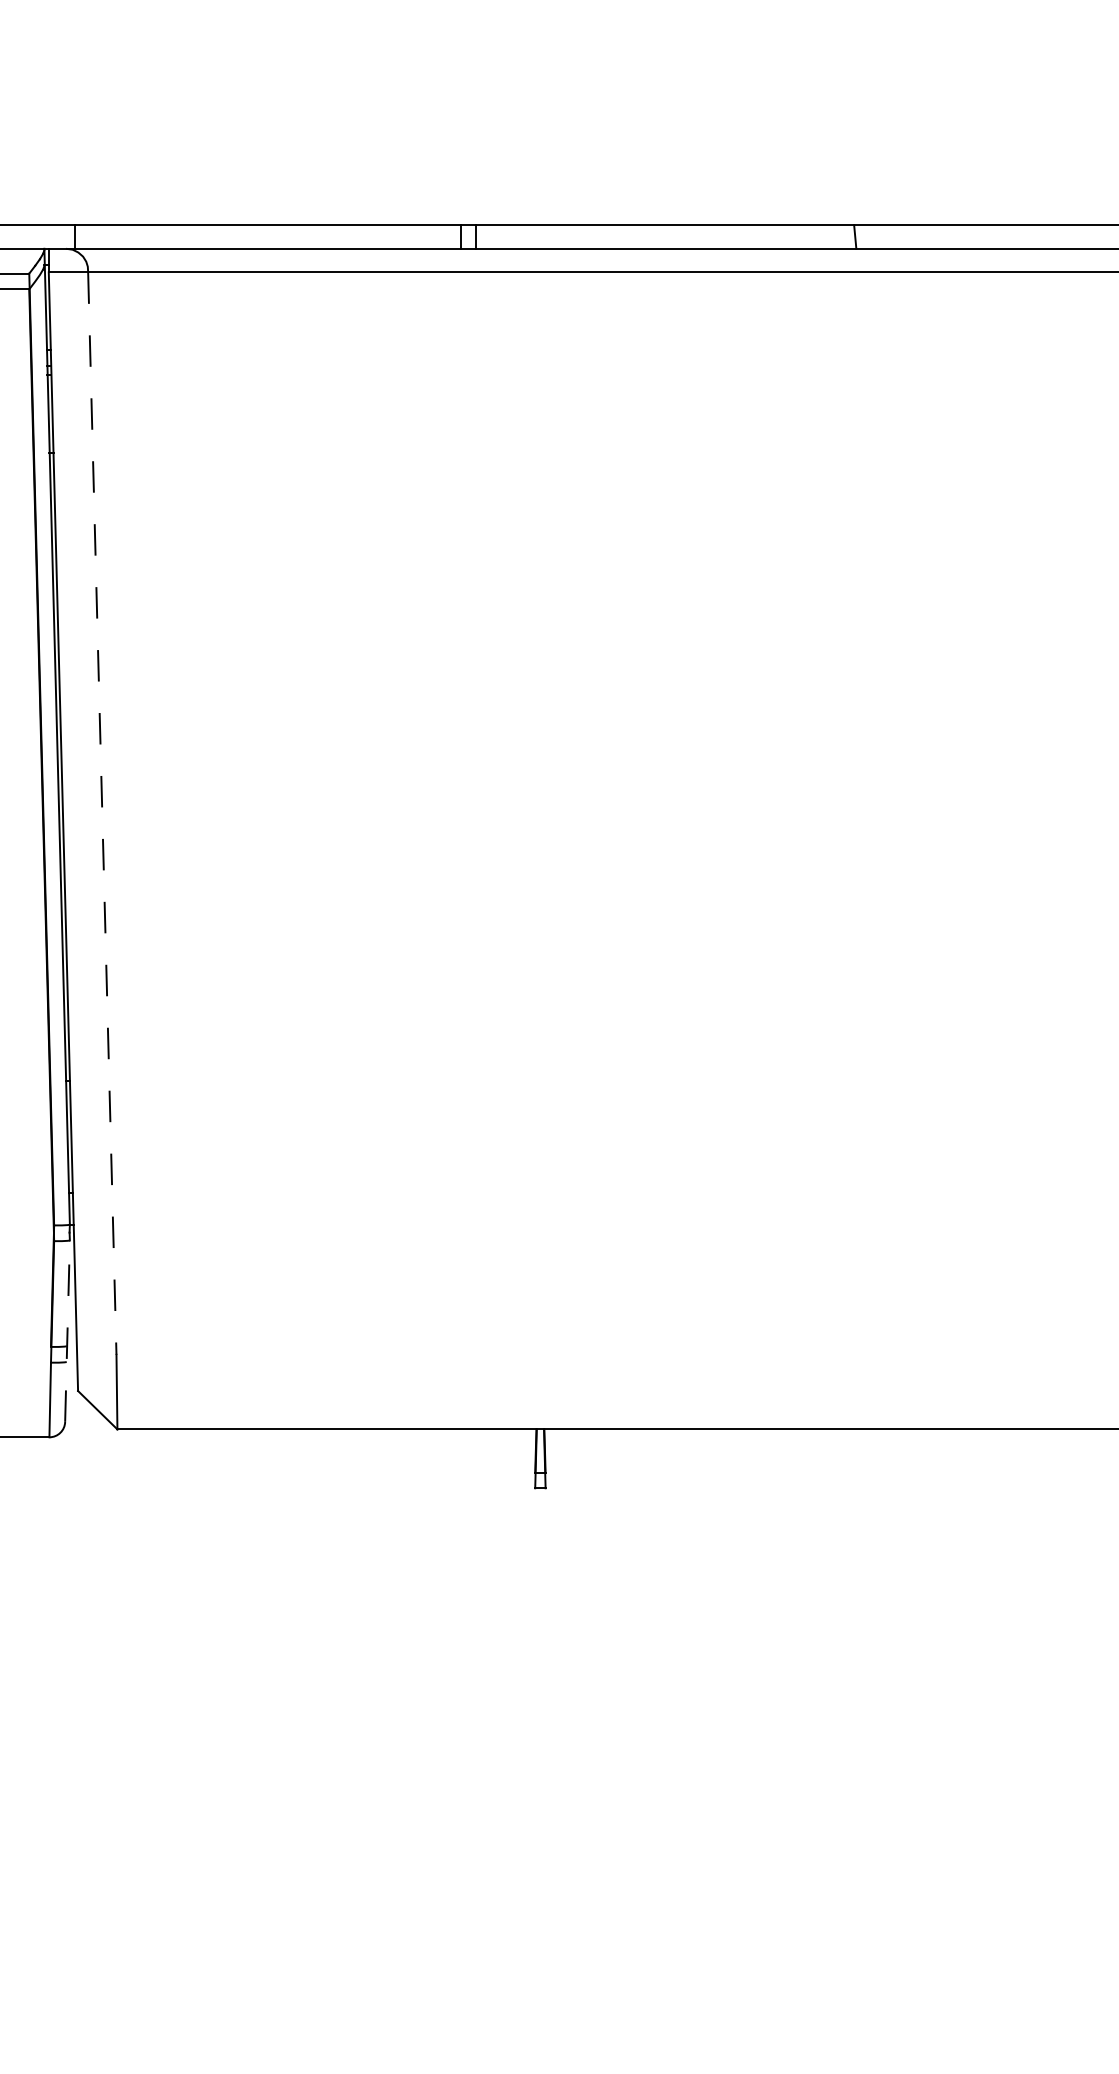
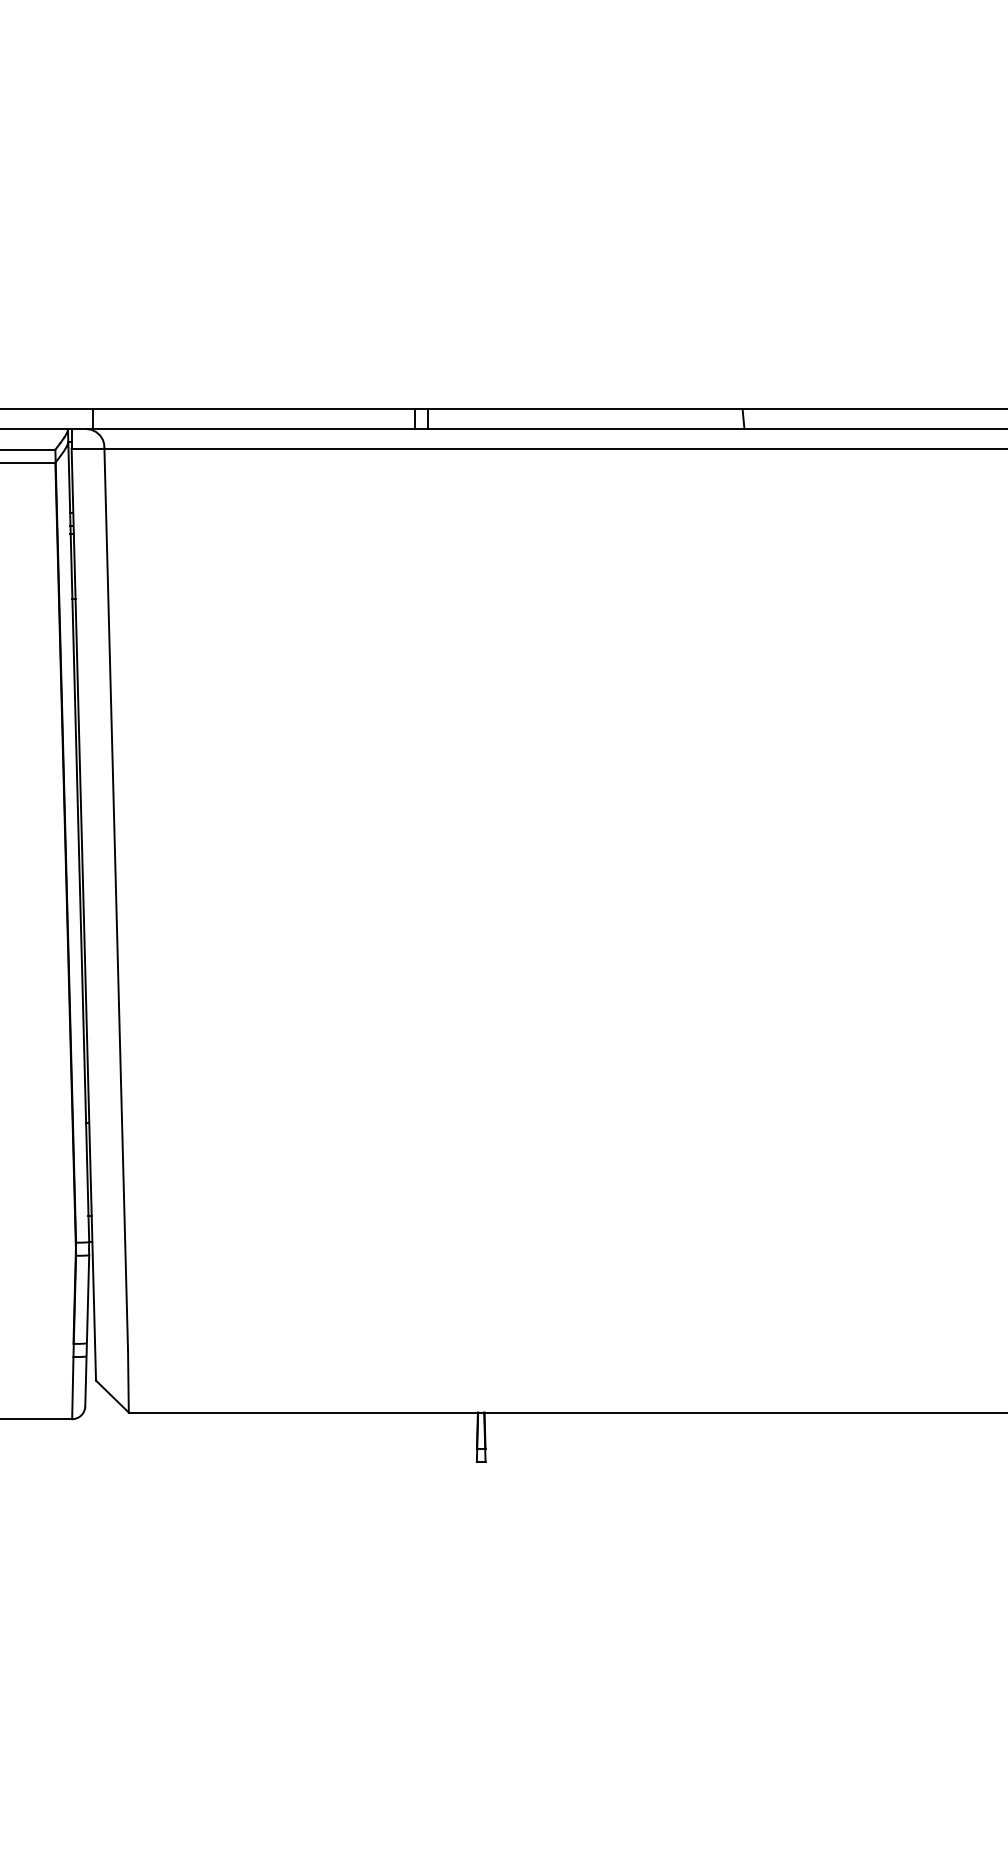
line: (102, 814) -> (116, 900), dashed -> solid
line: (67, 1330) -> (87, 1330), dashed -> solid

